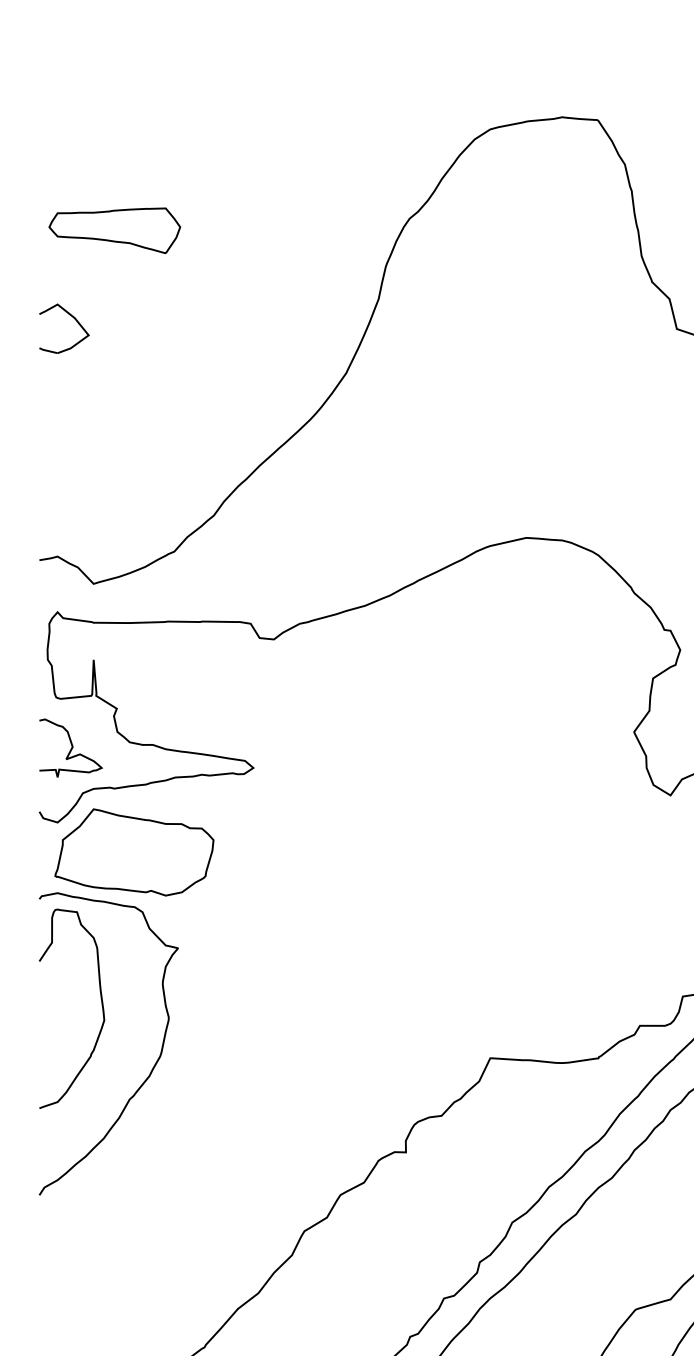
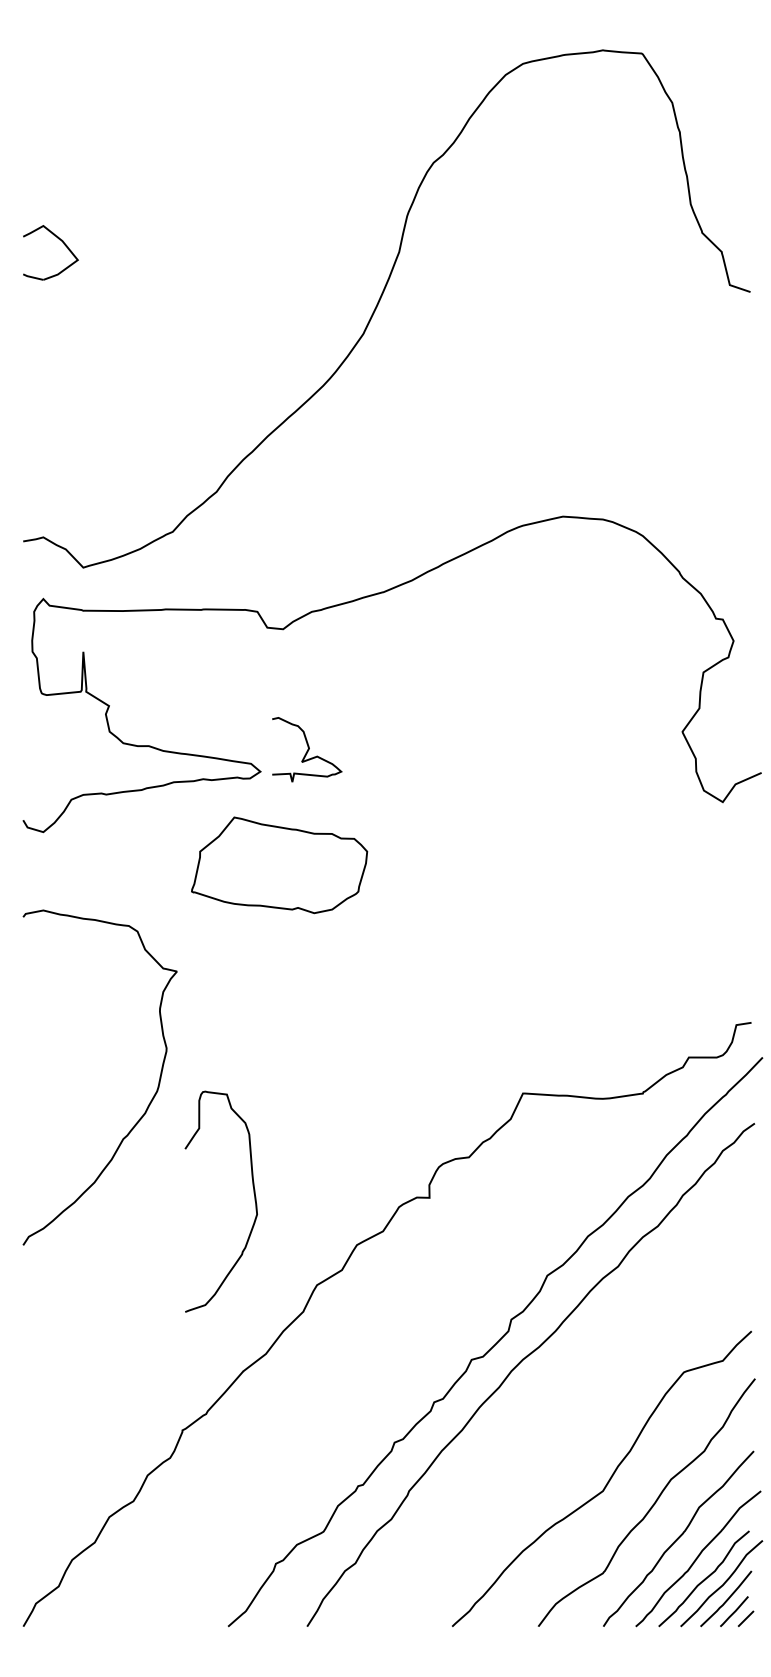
part: (114, 230) -> (106, 175), removed
part: (71, 316) -> (58, 239), moved
curve: (71, 747) -> (307, 749), moved
part: (134, 852) -> (279, 865), moved
curve: (101, 1001) -> (253, 1193), moved

